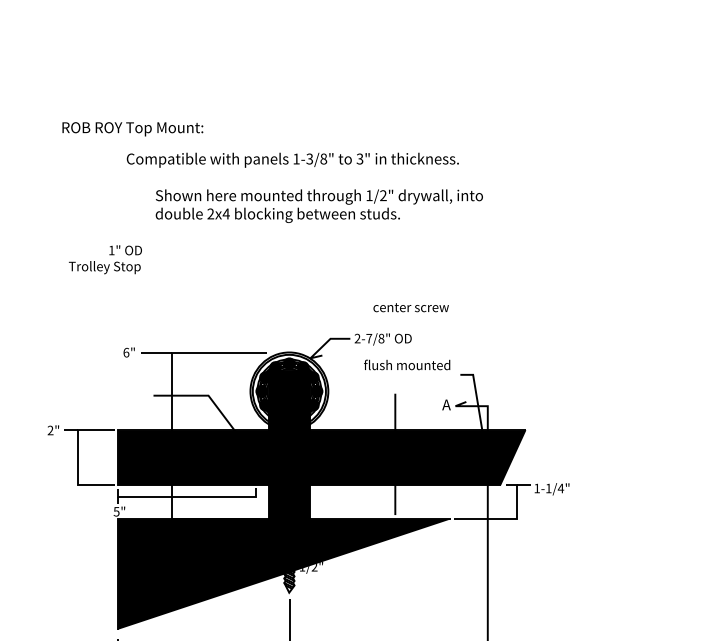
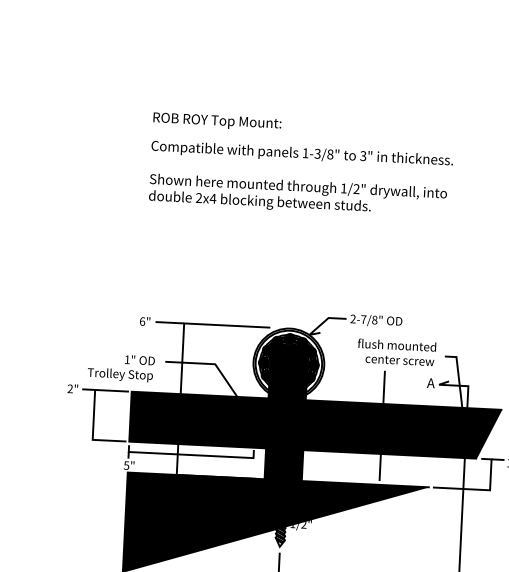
text: (132, 129) -> (217, 122), moved
text: (318, 205) -> (297, 195), moved
text: (105, 259) -> (121, 367), moved
text: (410, 307) -> (399, 360), moved

